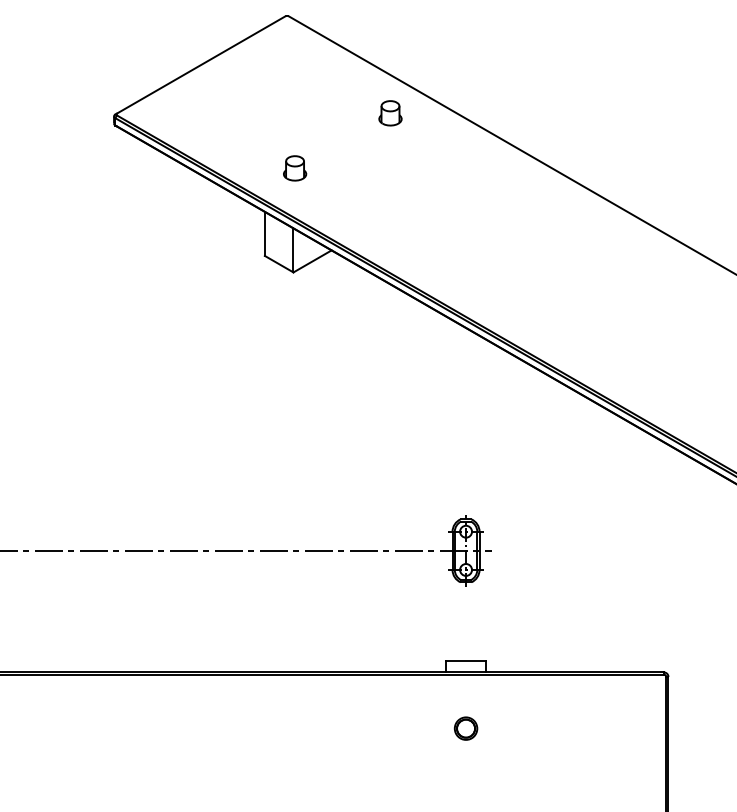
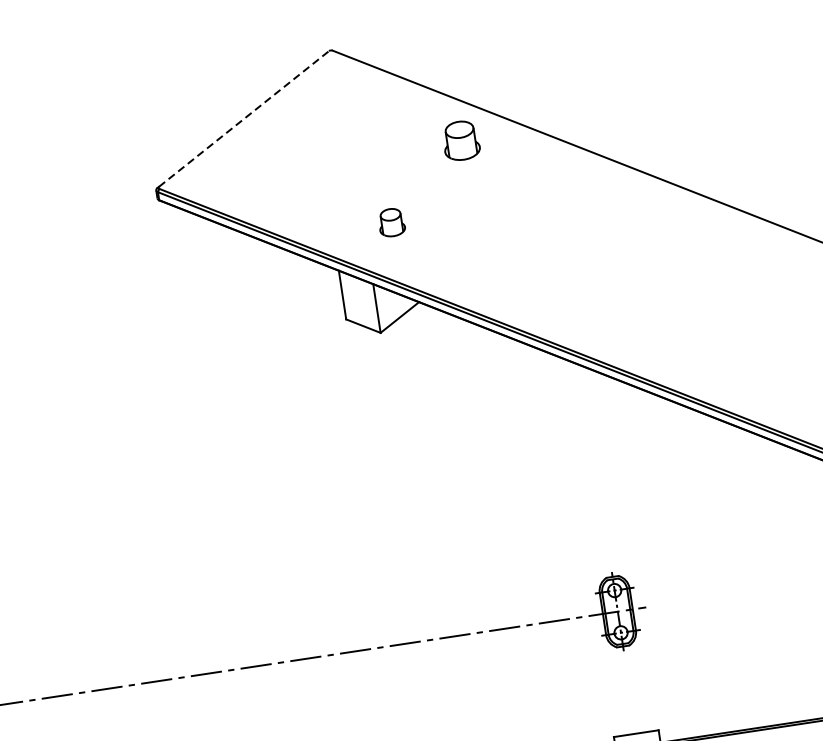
line: (201, 64) -> (244, 118), solid -> dashed
part: (390, 113) -> (461, 141), size x1.4
part: (295, 168) -> (392, 222), moved

